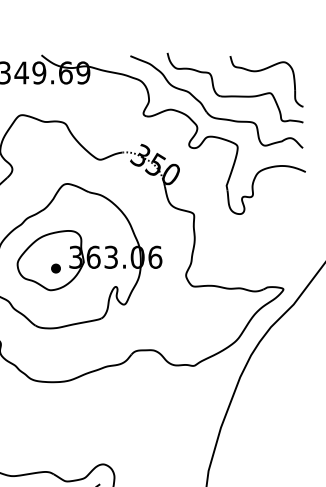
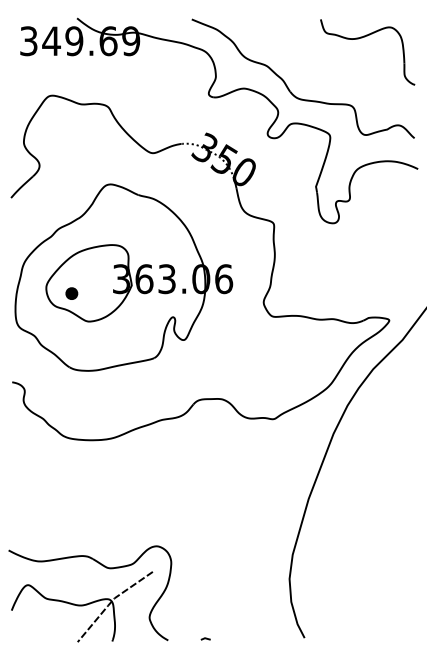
part: (235, 95) -> (327, 70), removed
part: (55, 268) -> (71, 293), moved

